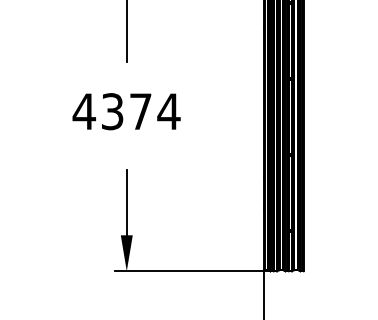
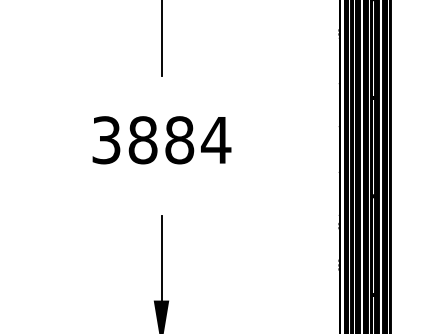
text: (111, 111) -> (141, 140), 4374 -> 3884

